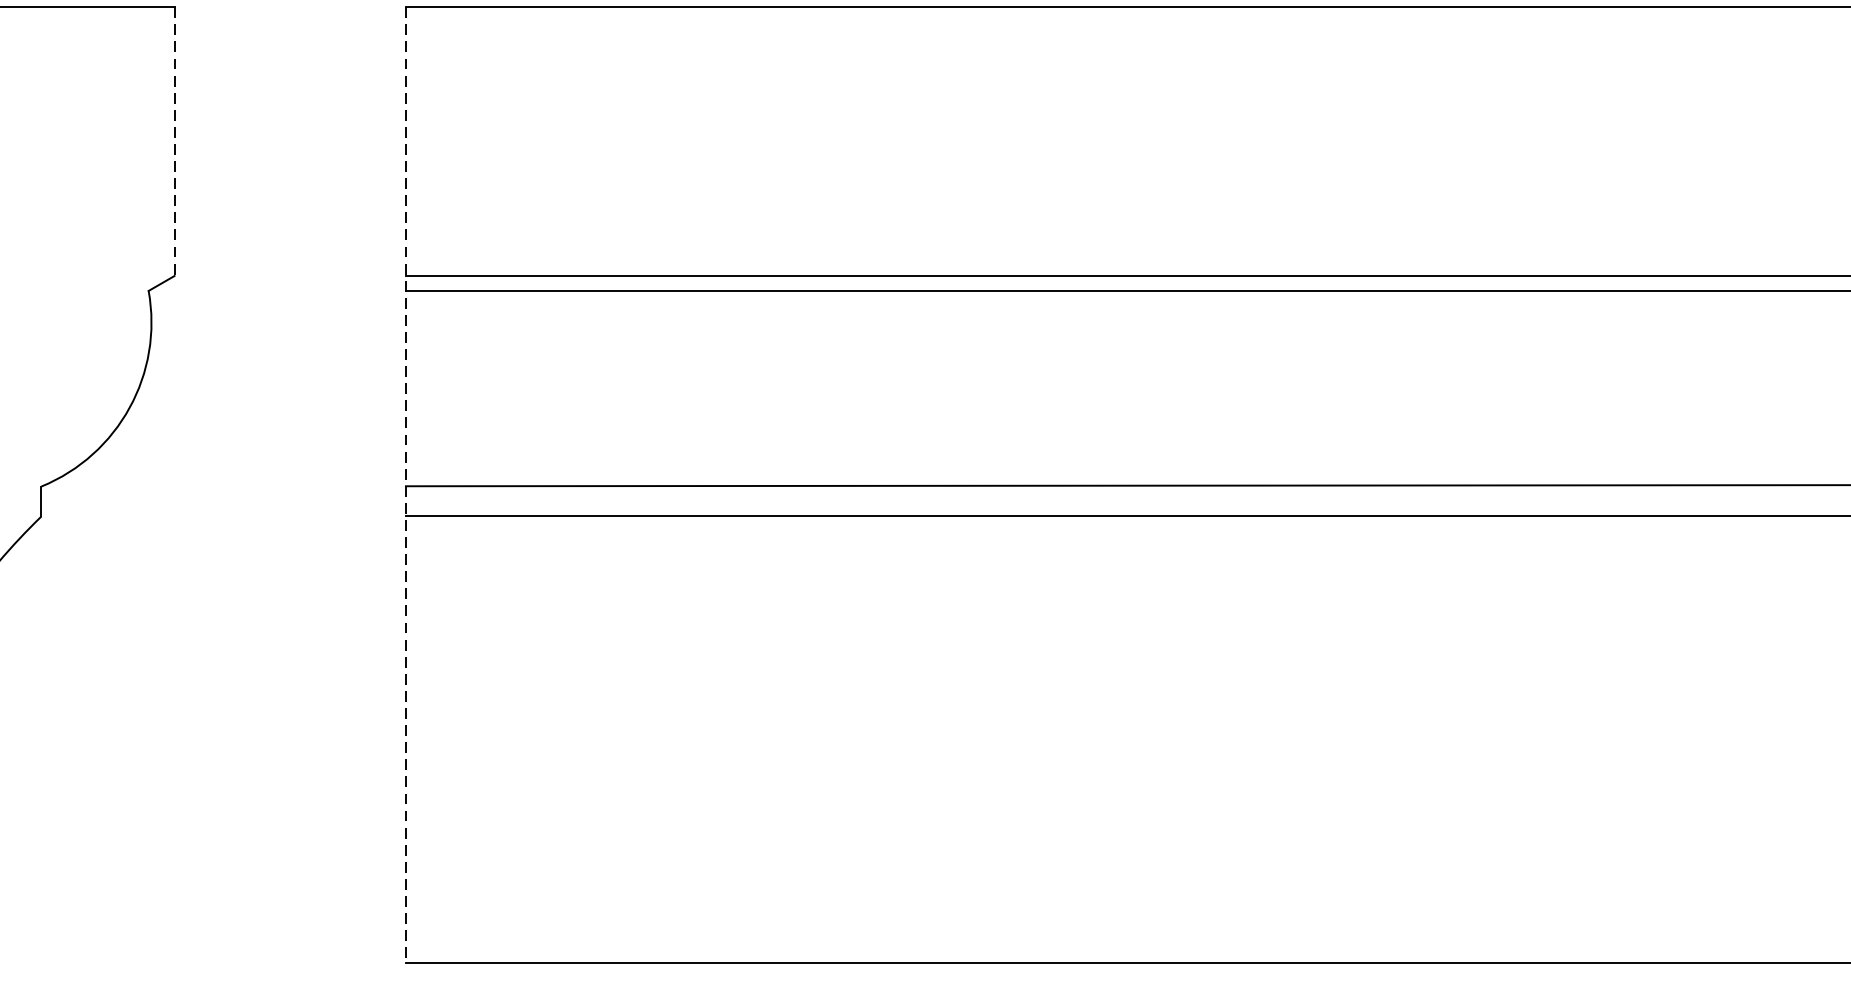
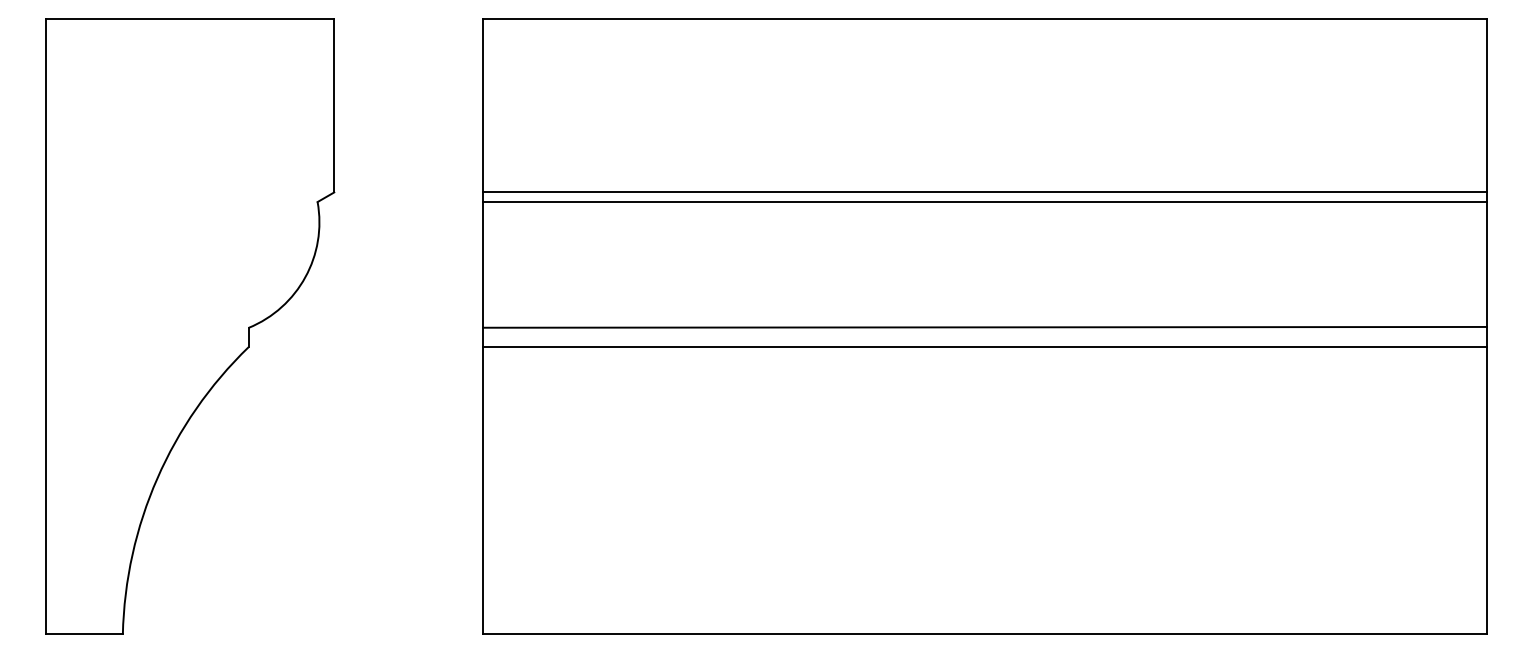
line: (174, 142) -> (334, 106), dashed -> solid
line: (406, 485) -> (483, 327), dashed -> solid

